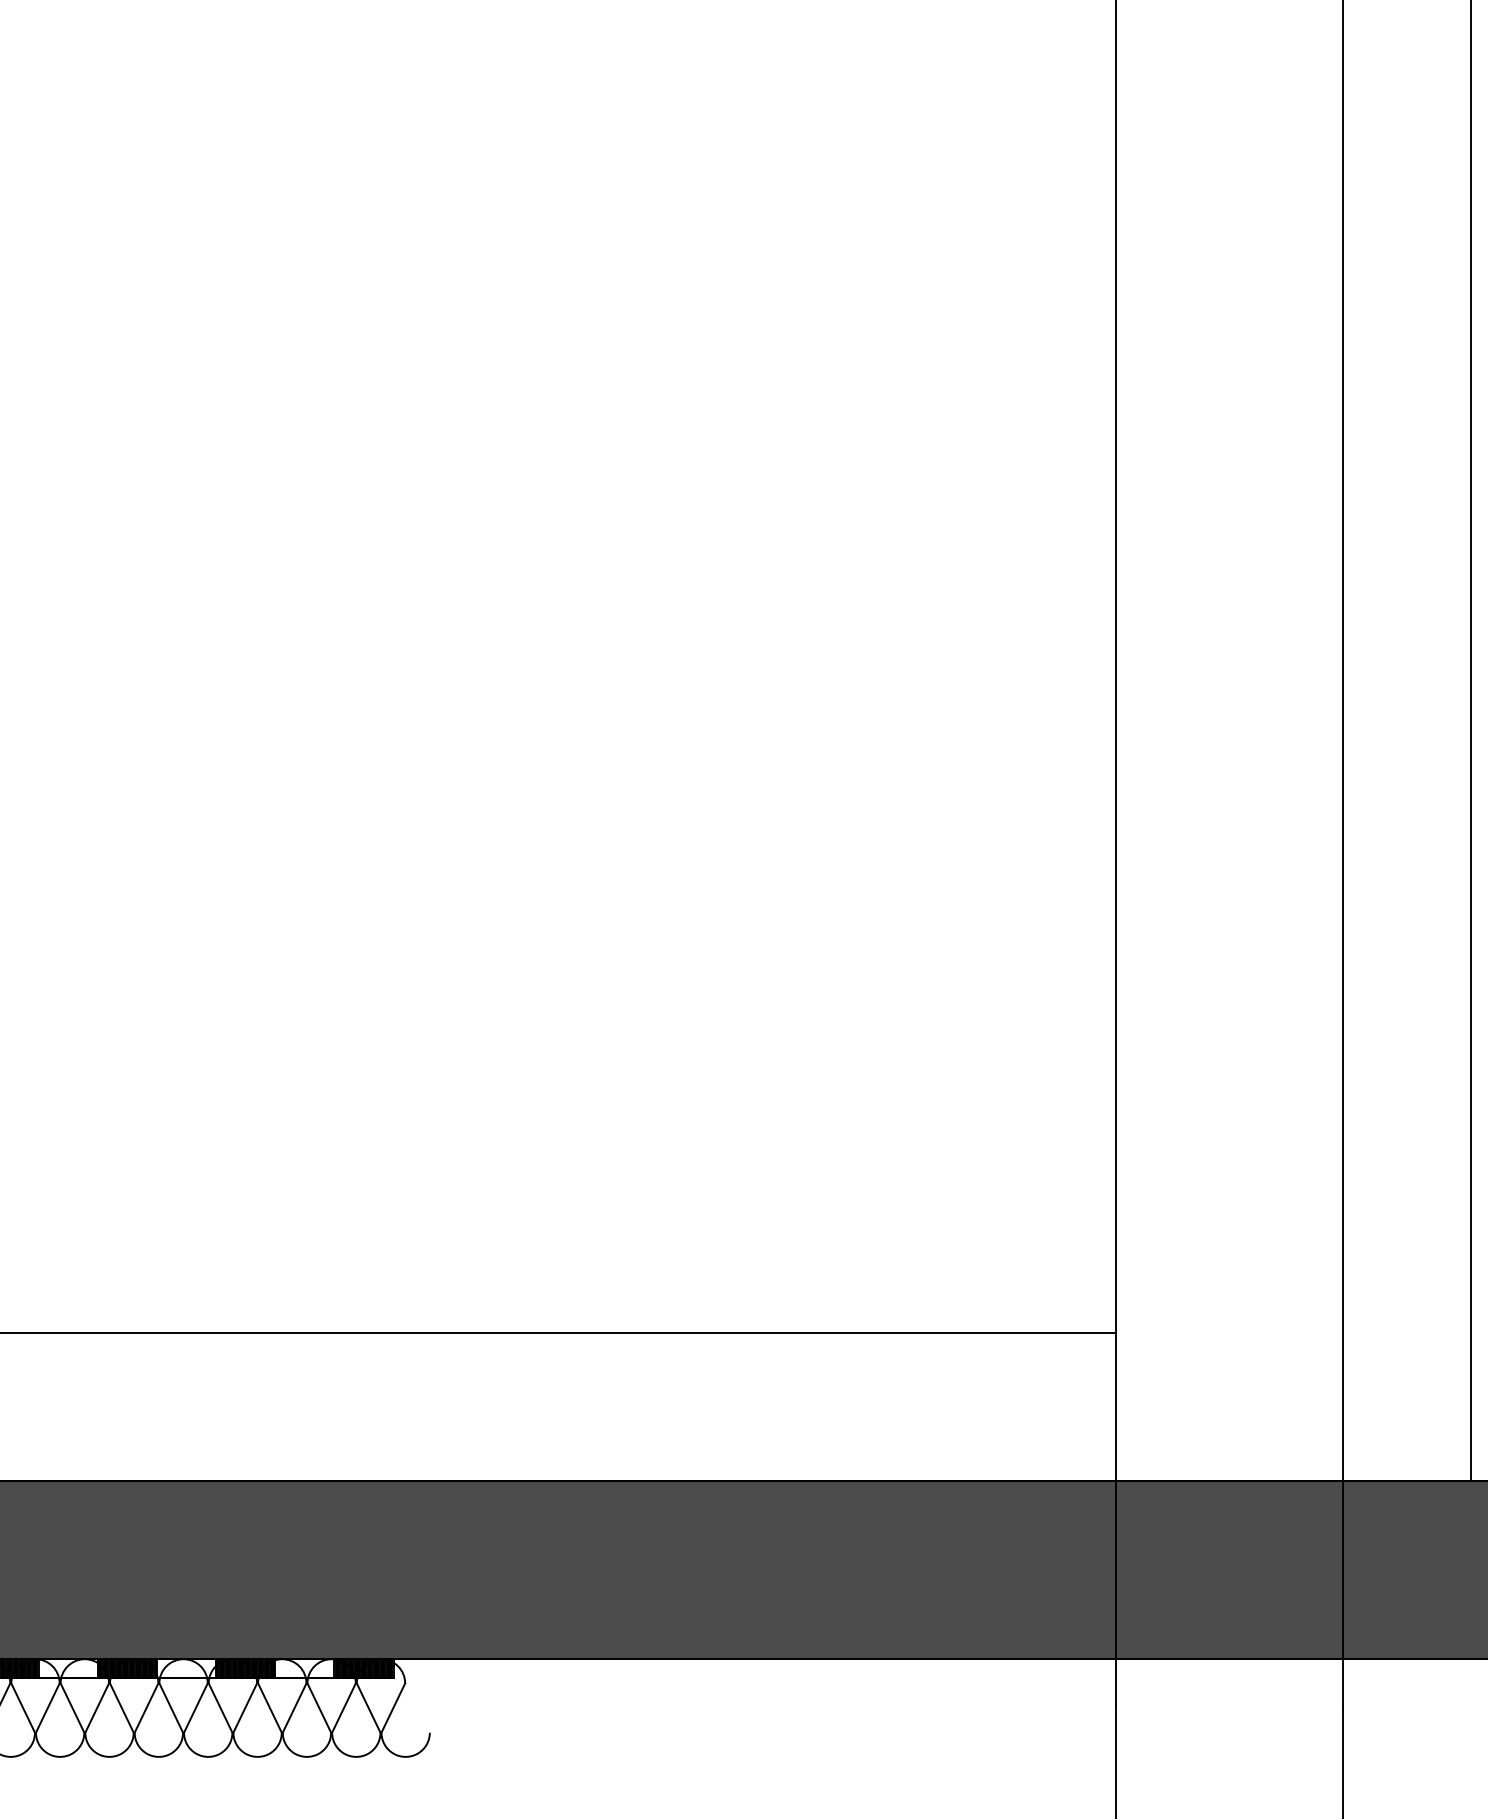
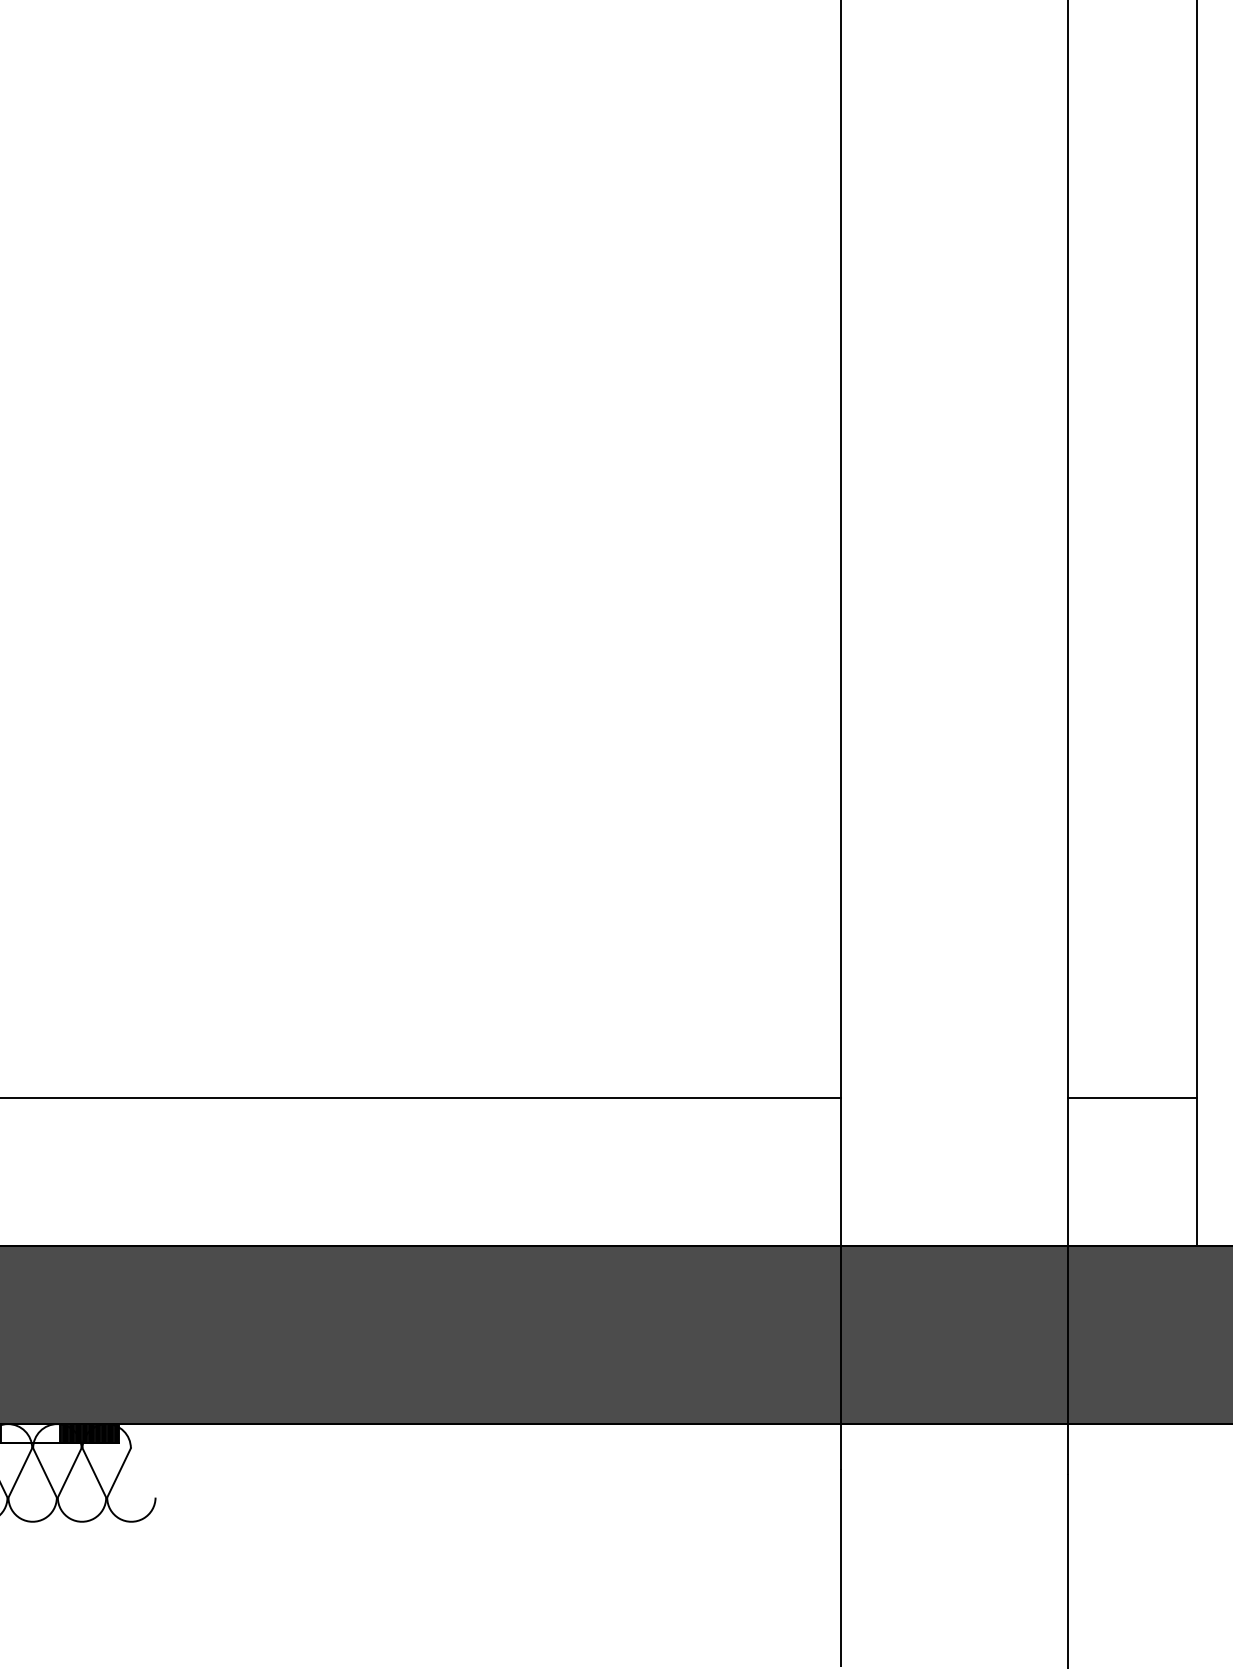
line: (1406, 1333) -> (1132, 1098), added

